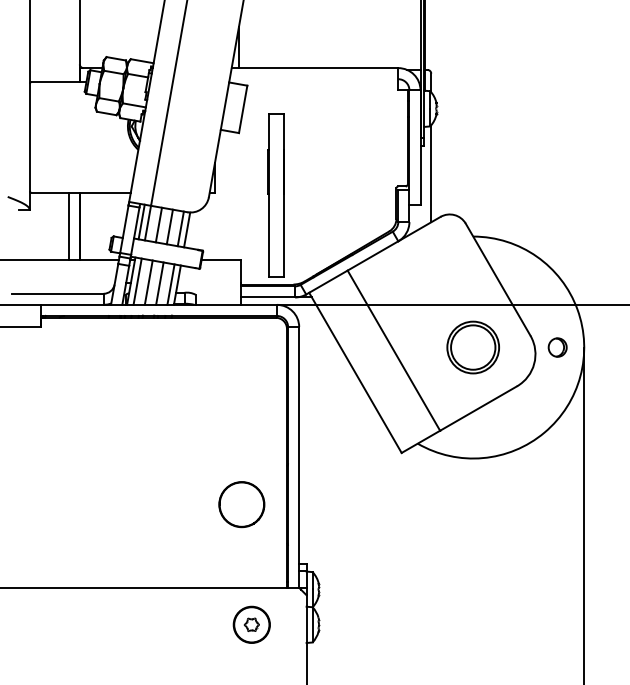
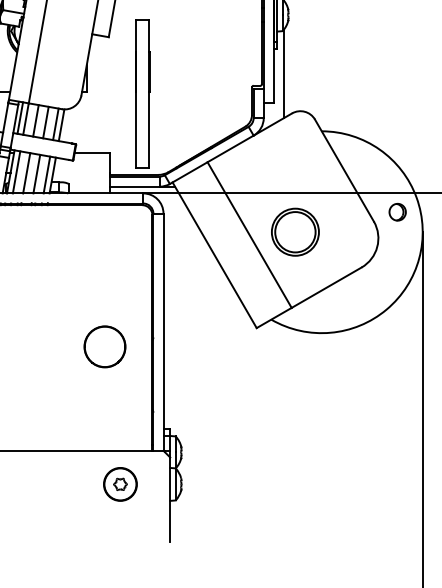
part: (472, 347) -> (294, 232), moved
part: (557, 347) -> (397, 212), moved
circle: (241, 504) -> (104, 346), moved

